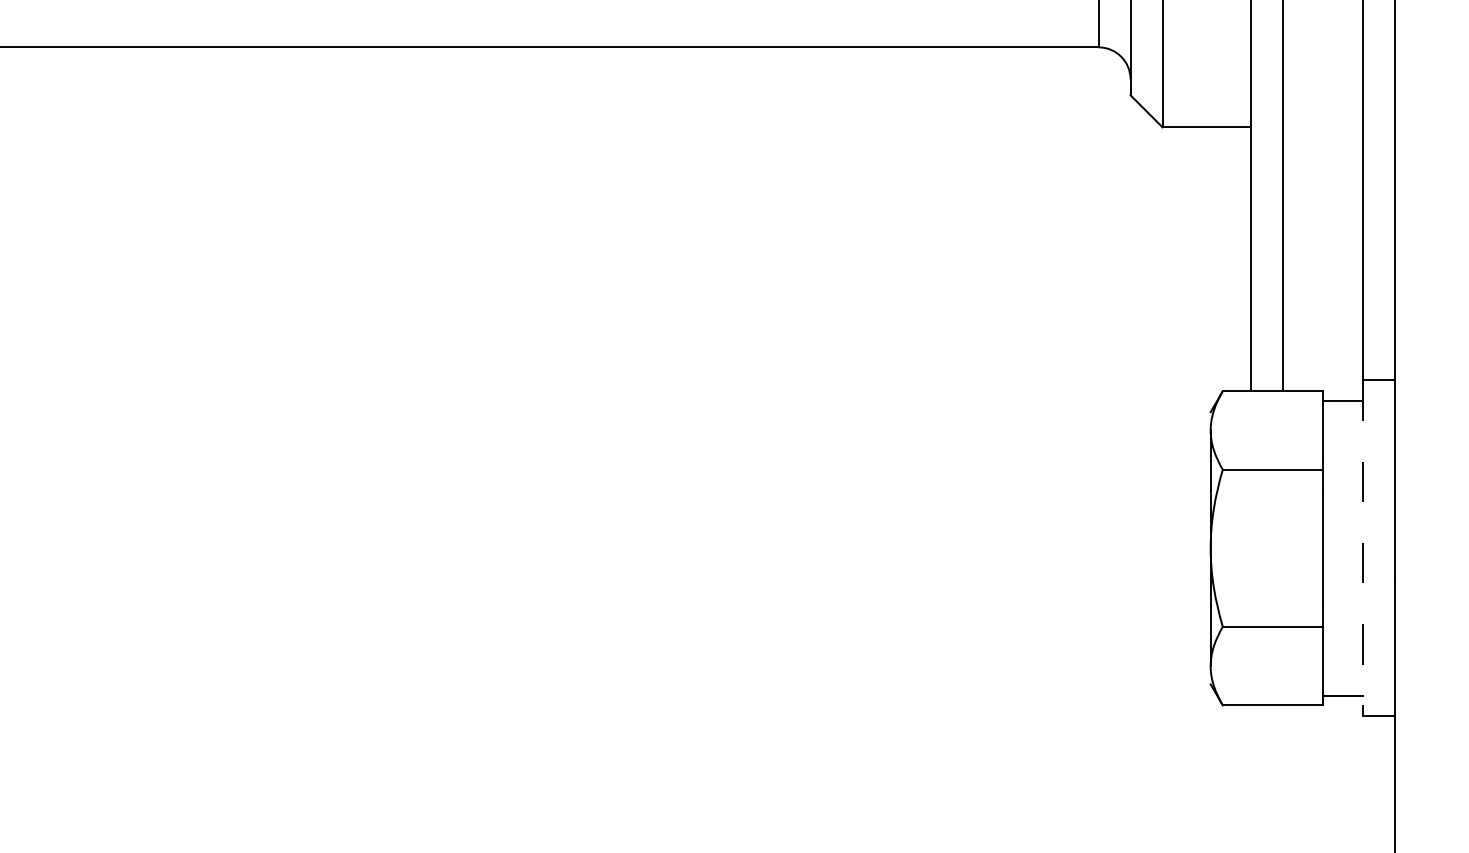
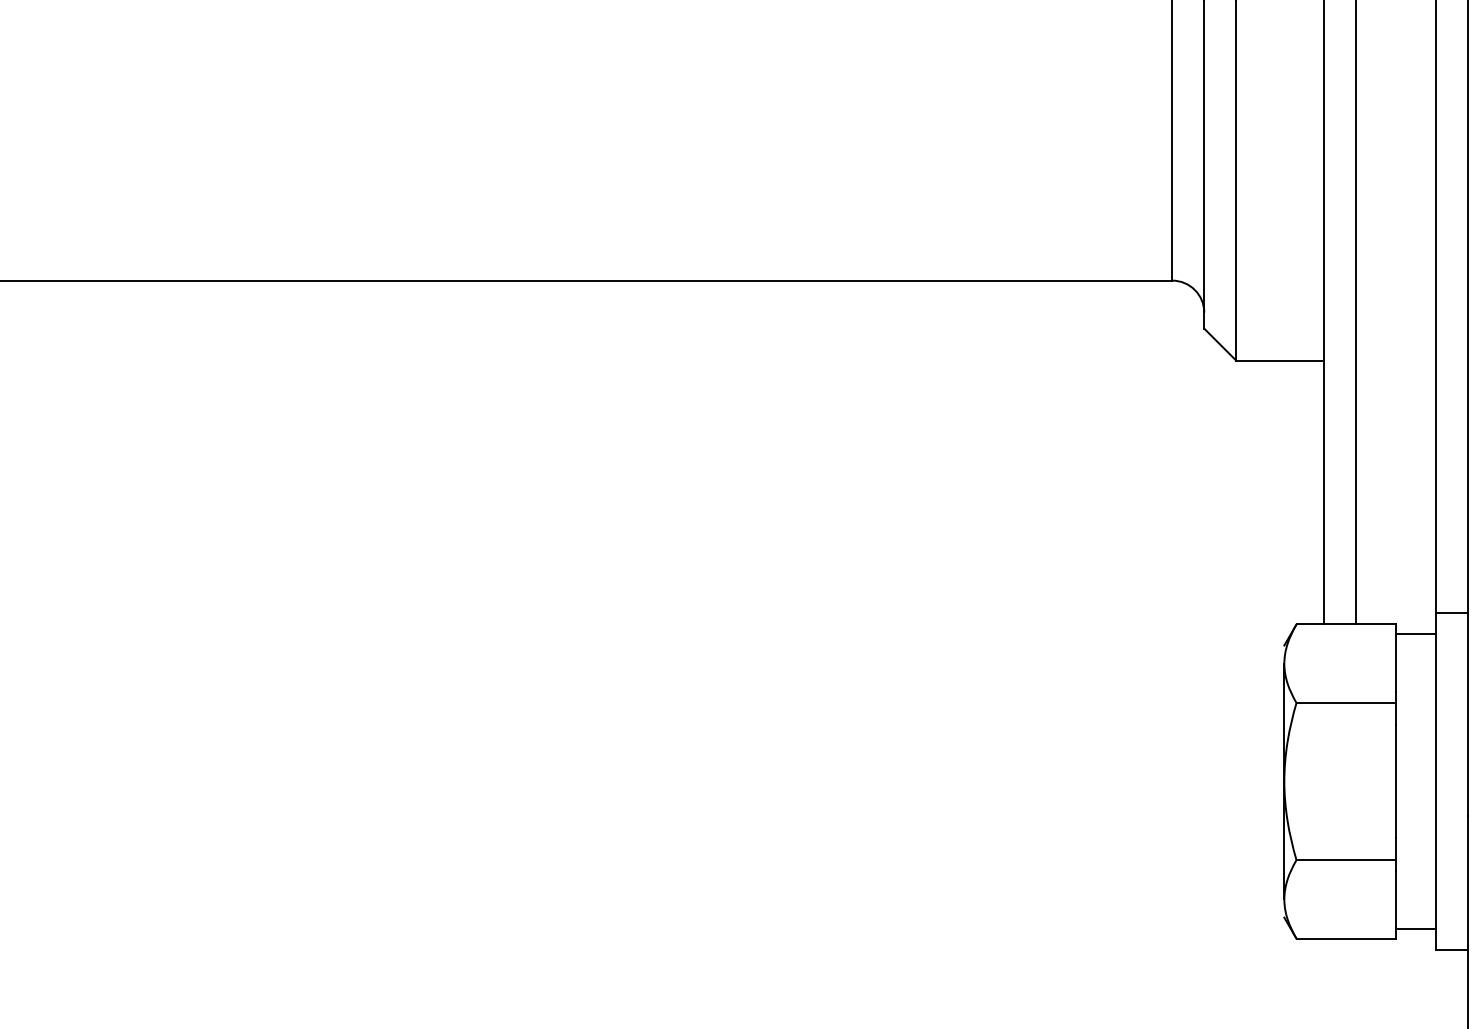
line: (1362, 549) -> (1436, 782), dashed -> solid

